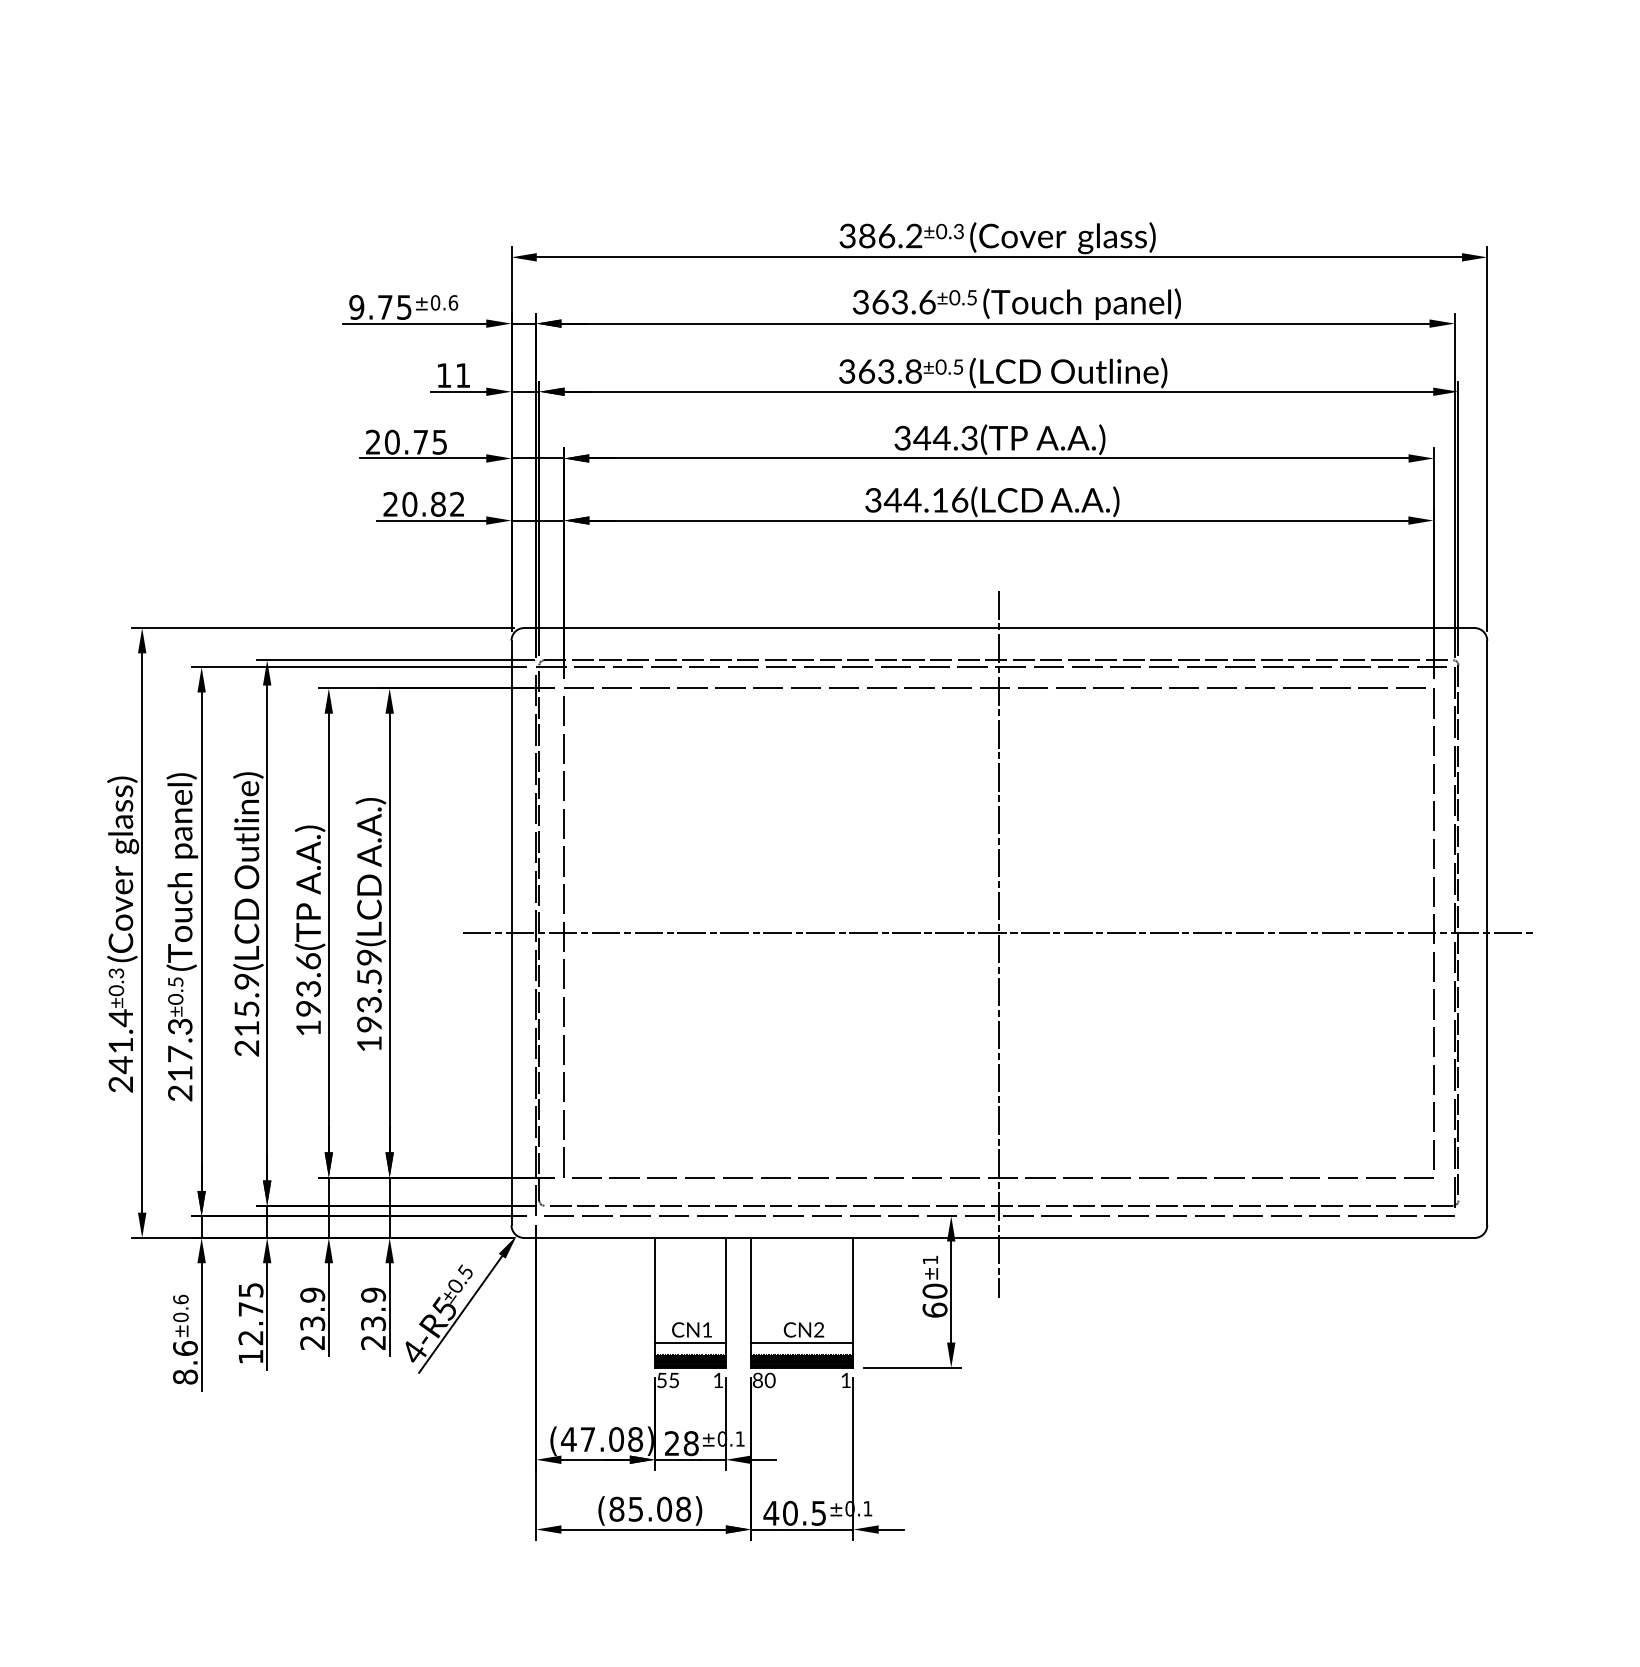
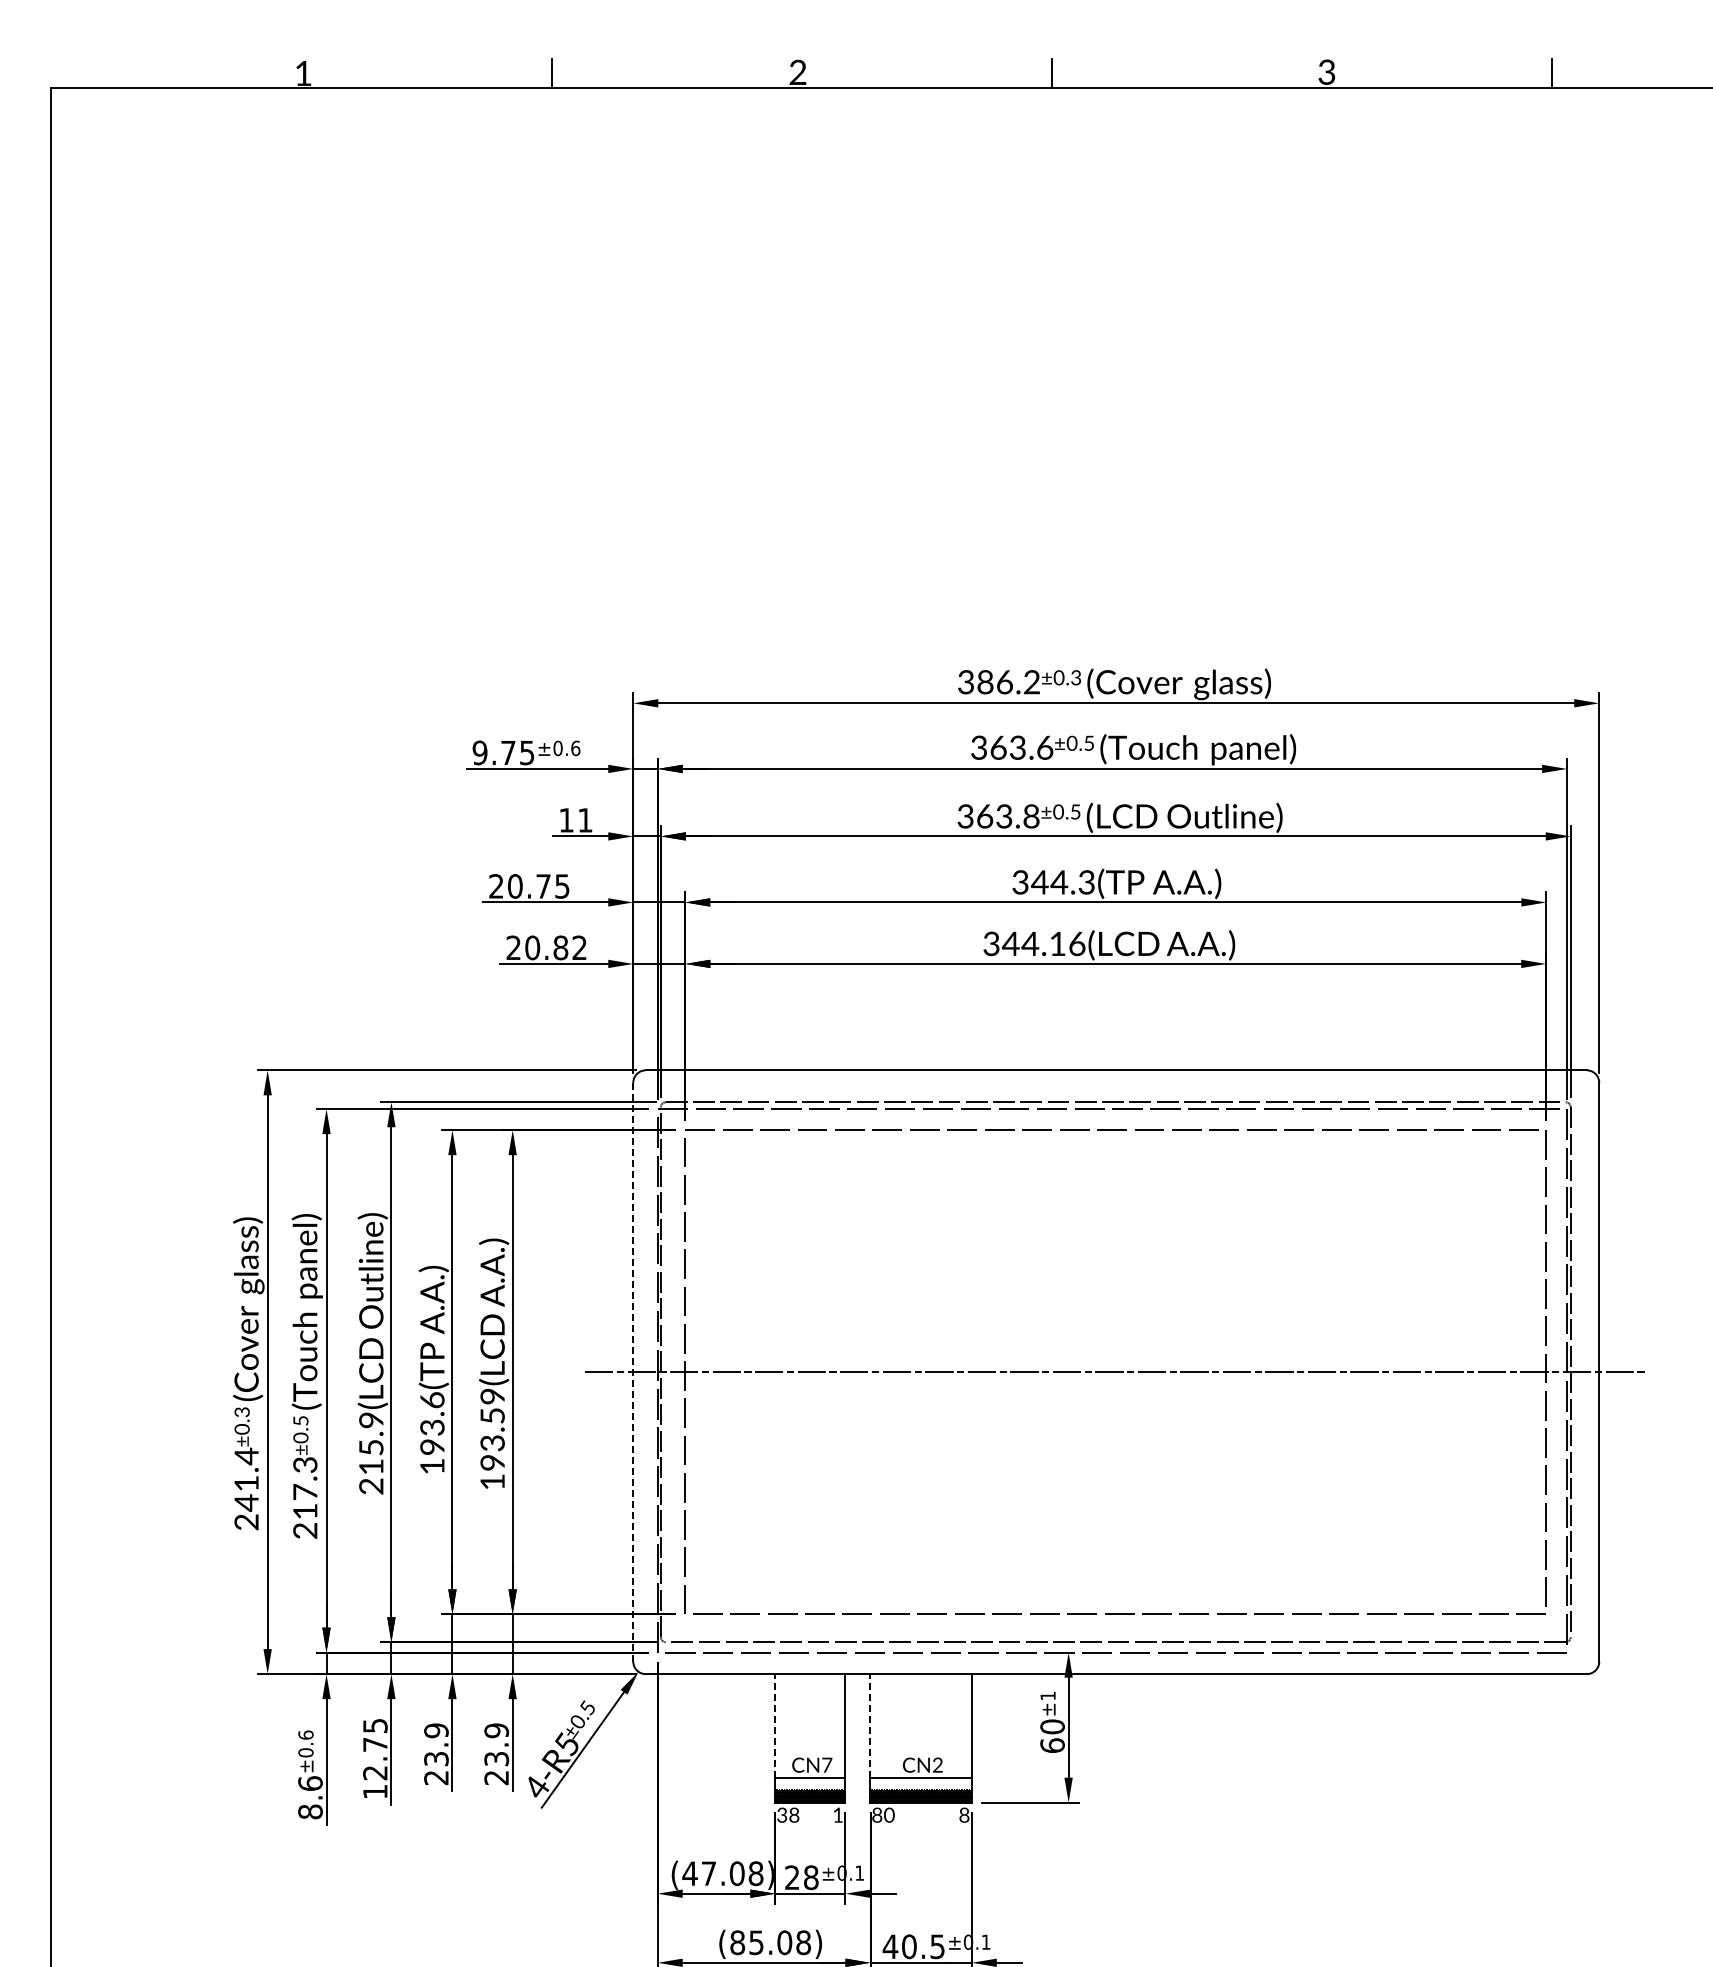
line: (511, 933) -> (633, 1372), solid -> dashed
line: (998, 944) -> (1115, 1383), removed
line: (655, 1289) -> (775, 1725), solid -> dashed
line: (751, 1289) -> (870, 1725), solid -> dashed
text: (707, 1329) -> (827, 1764), CN1 -> CN7
text: (668, 1379) -> (788, 1814), 55 -> 38
text: (846, 1379) -> (964, 1814), 1 -> 8

